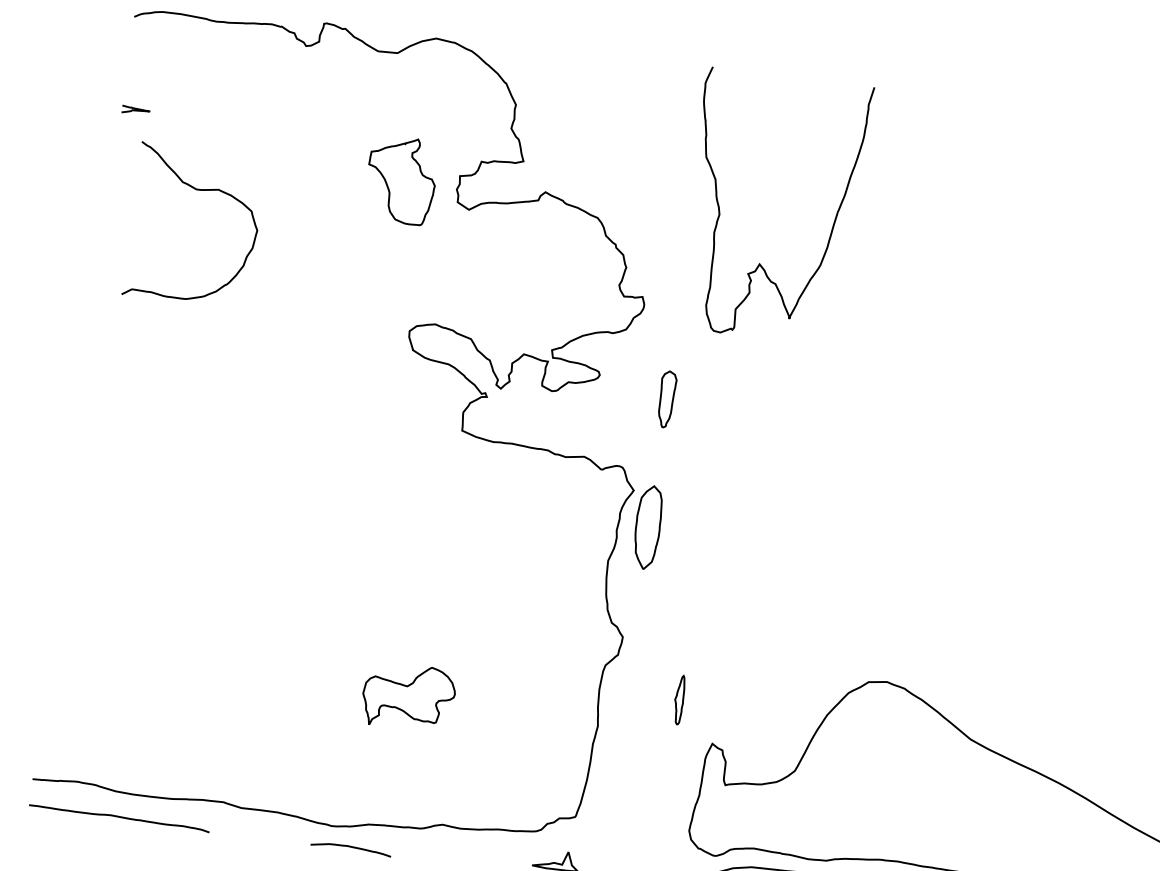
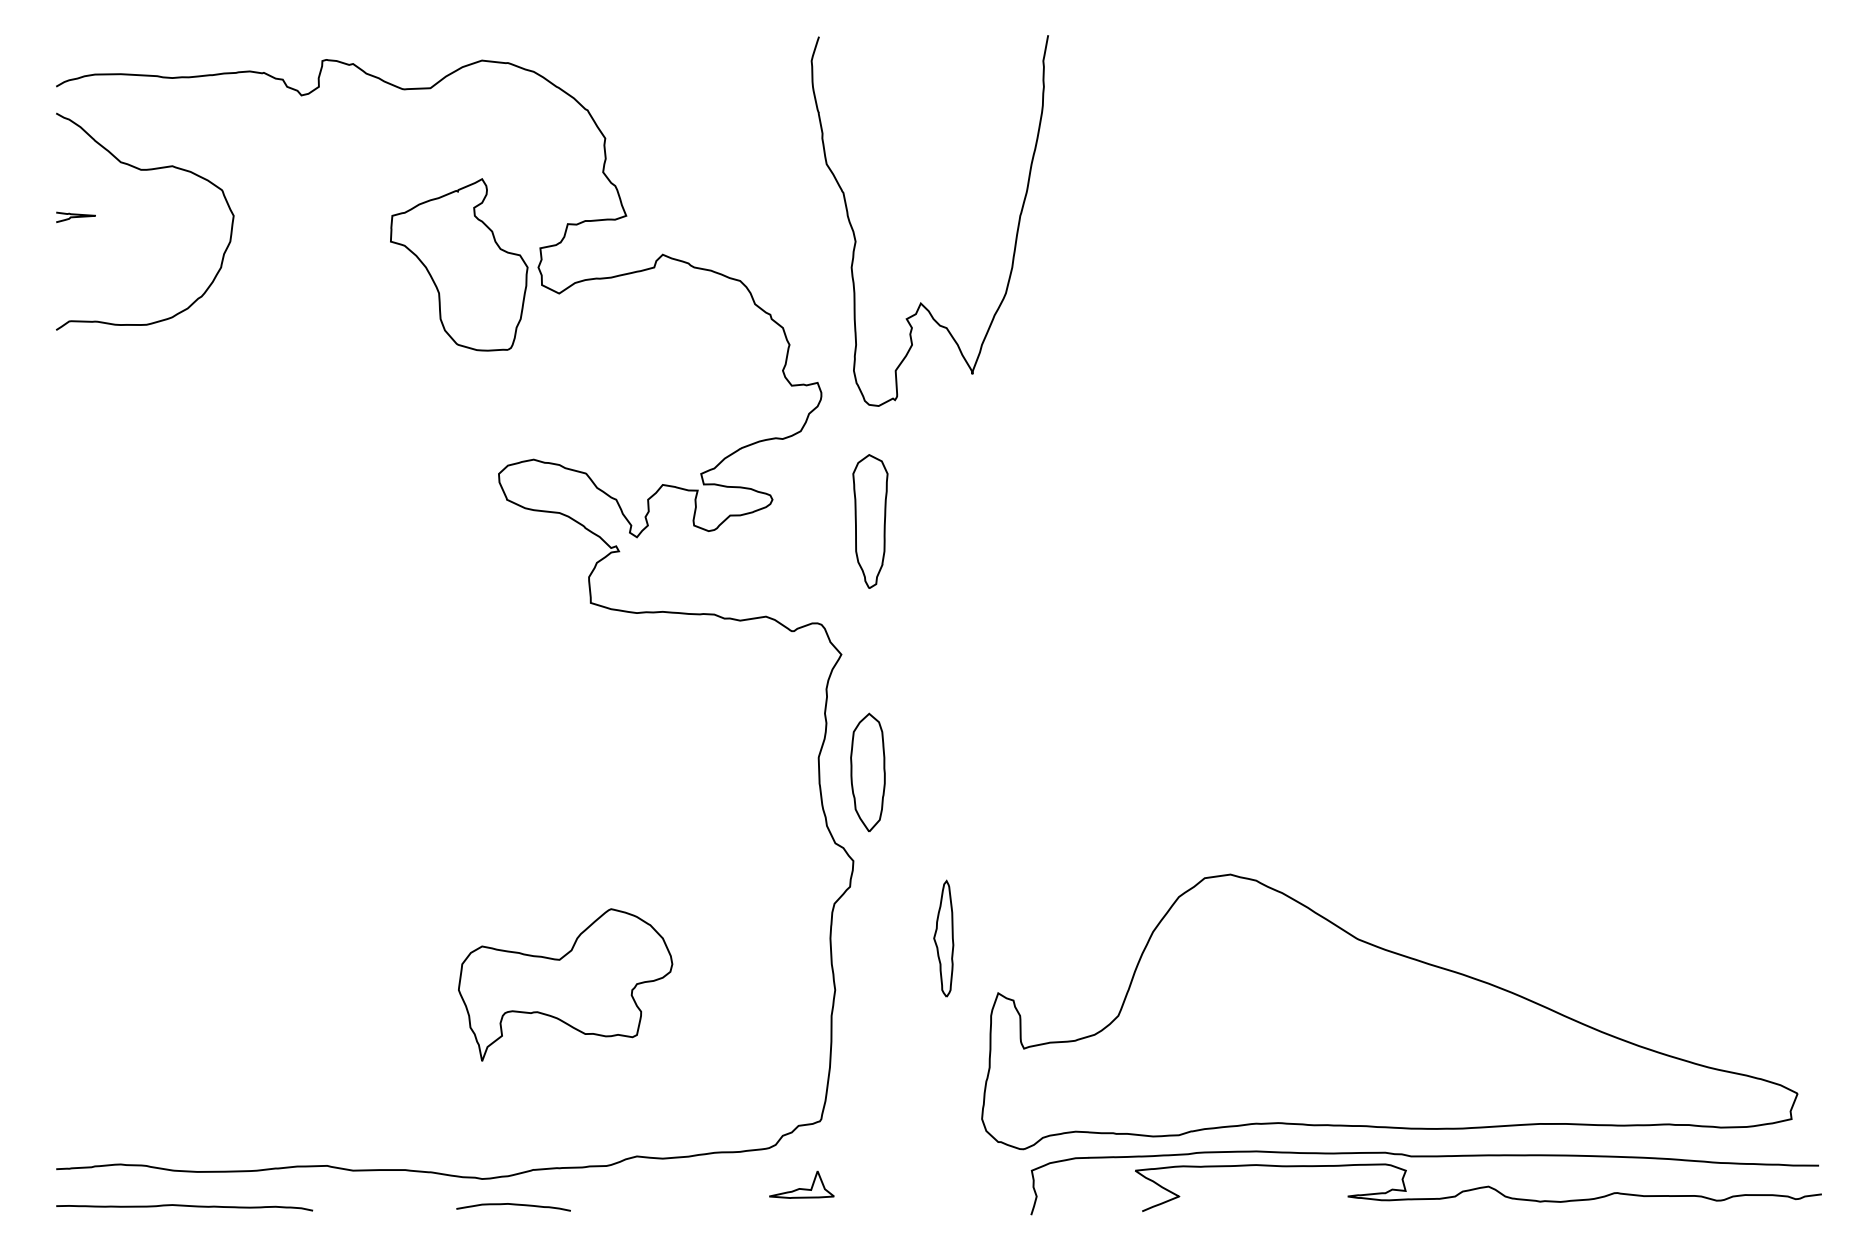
part: (401, 179) -> (459, 264), size x1.43
curve: (199, 190) -> (145, 170), moved
curve: (720, 213) -> (856, 239), moved
part: (666, 399) -> (870, 521), size x1.67
part: (647, 526) -> (867, 771), moved
part: (408, 696) -> (565, 984), size x1.67
part: (679, 700) -> (943, 938), size x1.67

